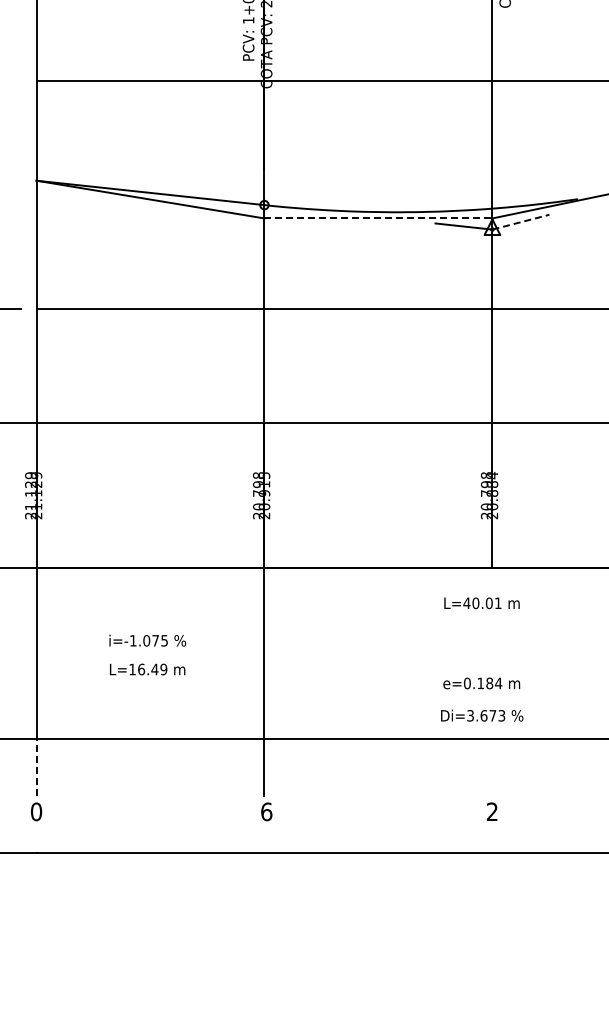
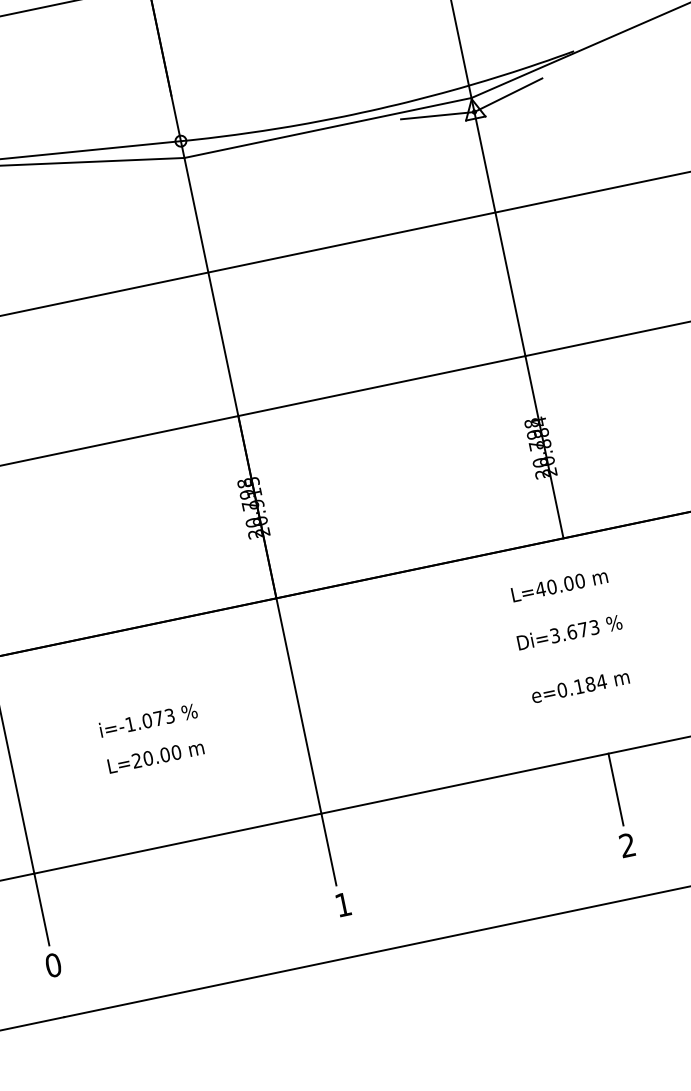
line: (378, 218) -> (328, 128), dashed -> solid
line: (521, 222) -> (509, 95), dashed -> solid
text: (497, 603) -> (579, 581), L=40.01 -> L=40.00
text: (164, 640) -> (169, 715), i=-1.075 -> i=-1.073
text: (148, 669) -> (157, 756), L=16.49 -> L=20.00
text: (482, 715) -> (570, 632), moved
line: (36, 767) -> (41, 909), dashed -> solid
line: (492, 767) -> (616, 789), added
text: (266, 811) -> (343, 904), 6 -> 1

